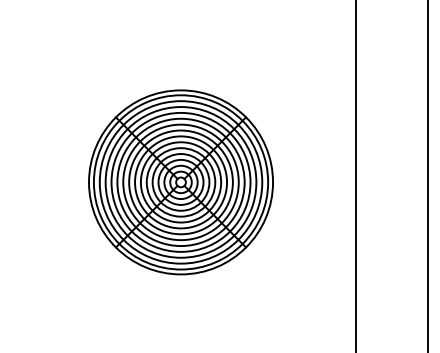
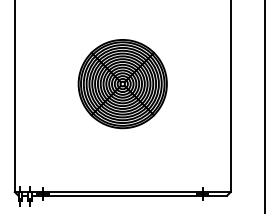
part: (180, 183) -> (122, 84), moved

